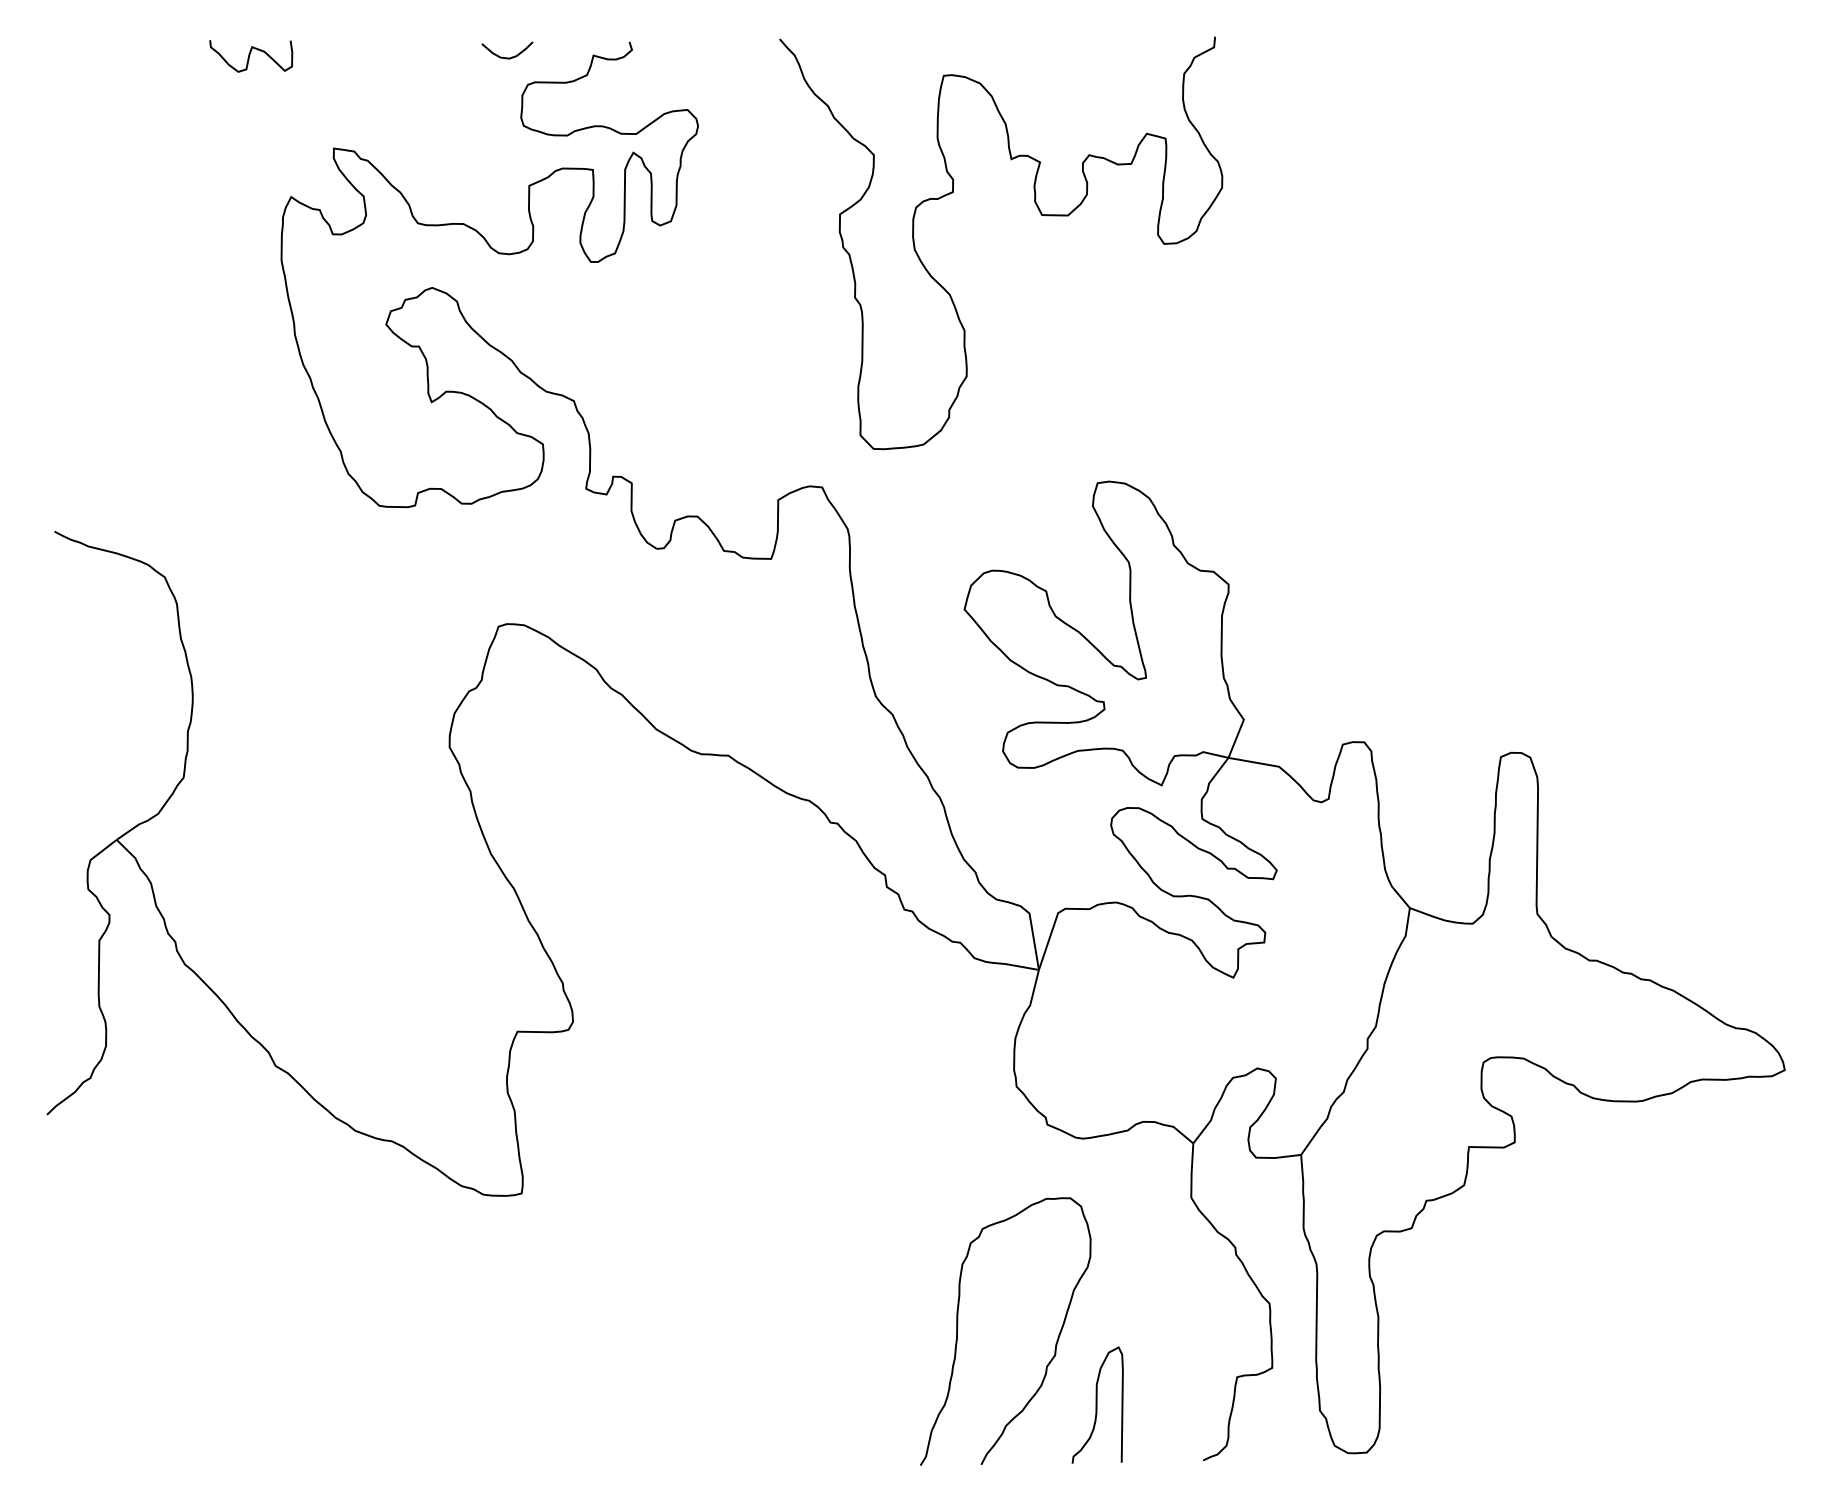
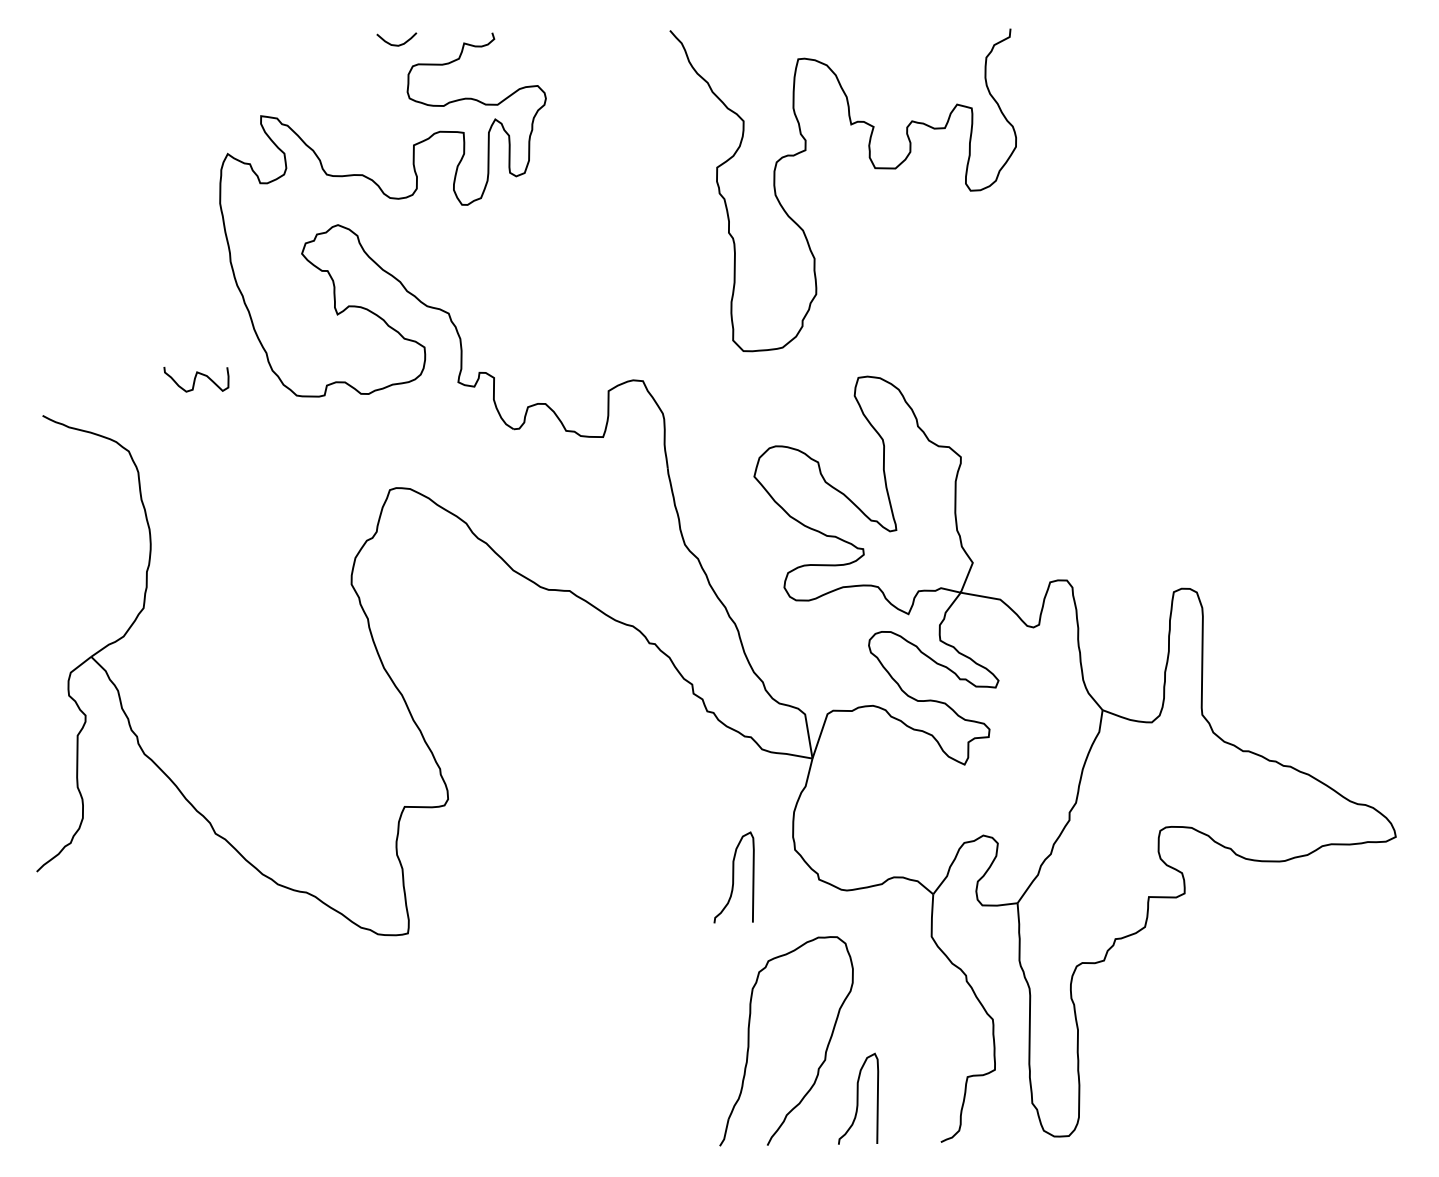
curve: (250, 55) -> (195, 378), moved
curve: (1040, 214) -> (873, 167), moved
curve: (938, 1121) -> (733, 877), added

